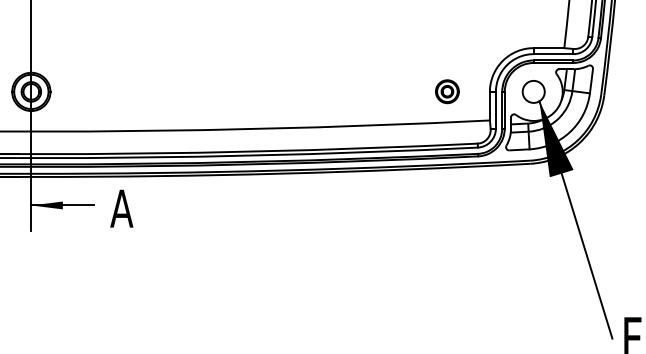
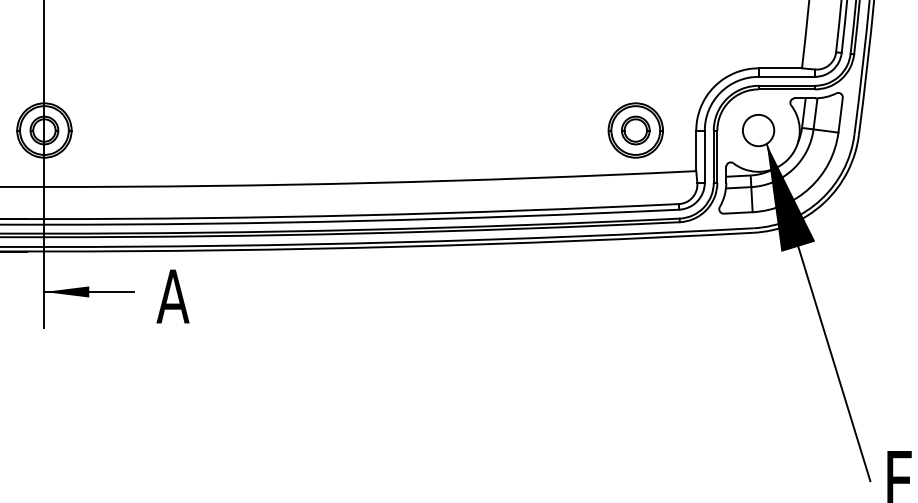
part: (447, 91) -> (635, 129), size x1.67

